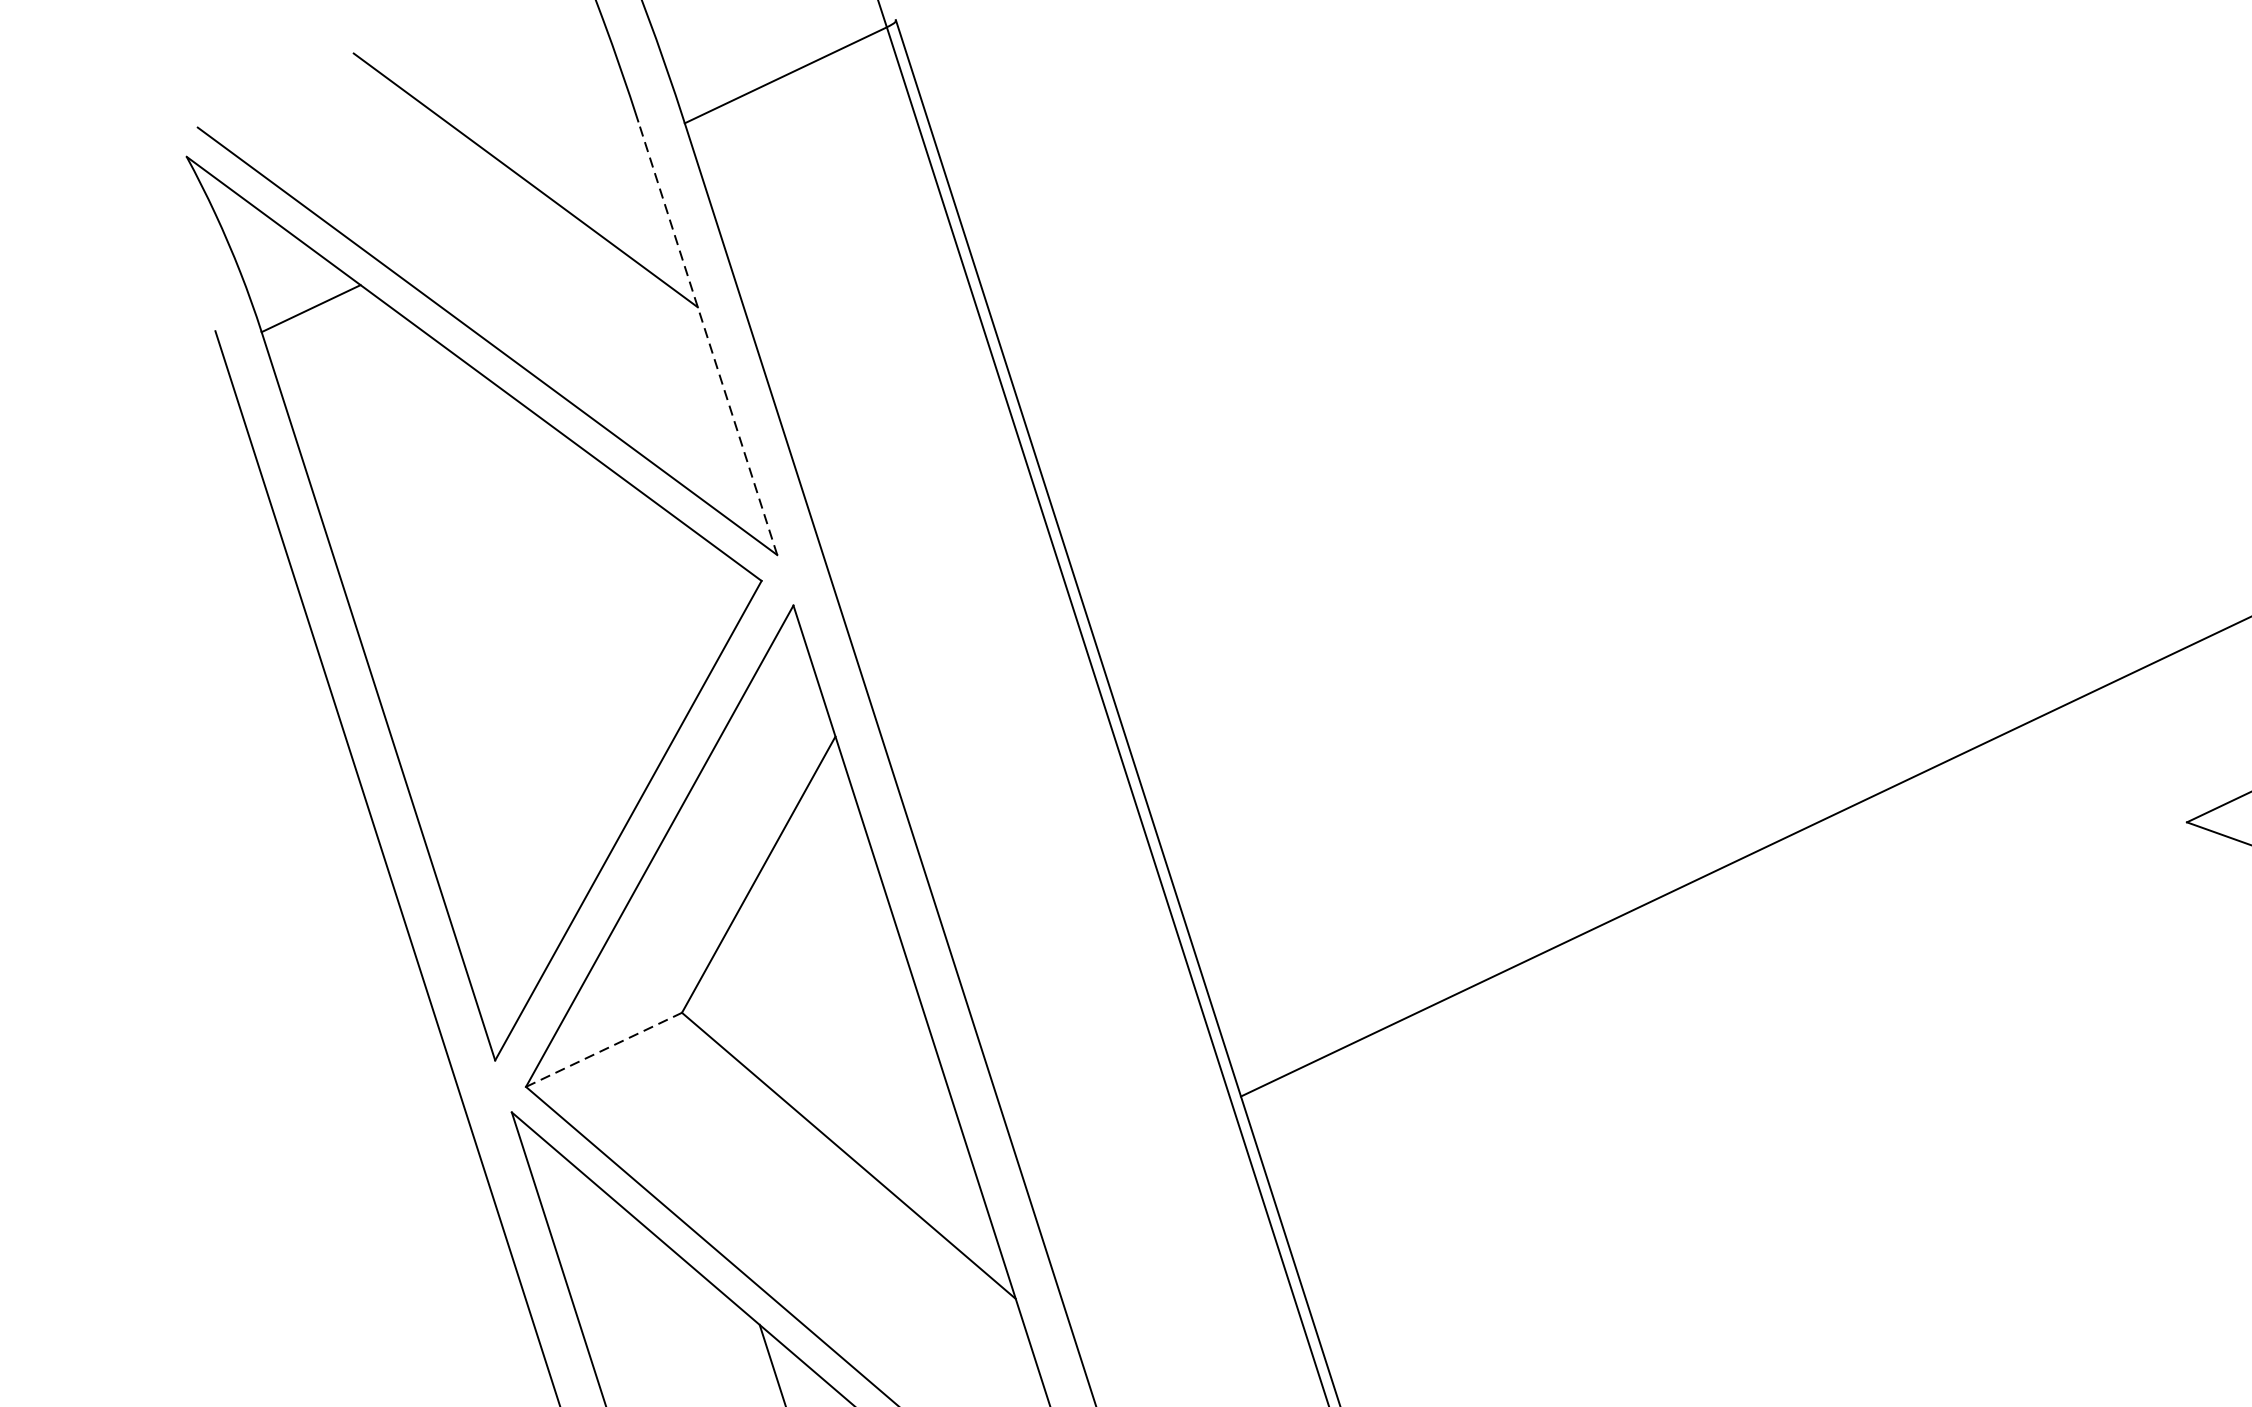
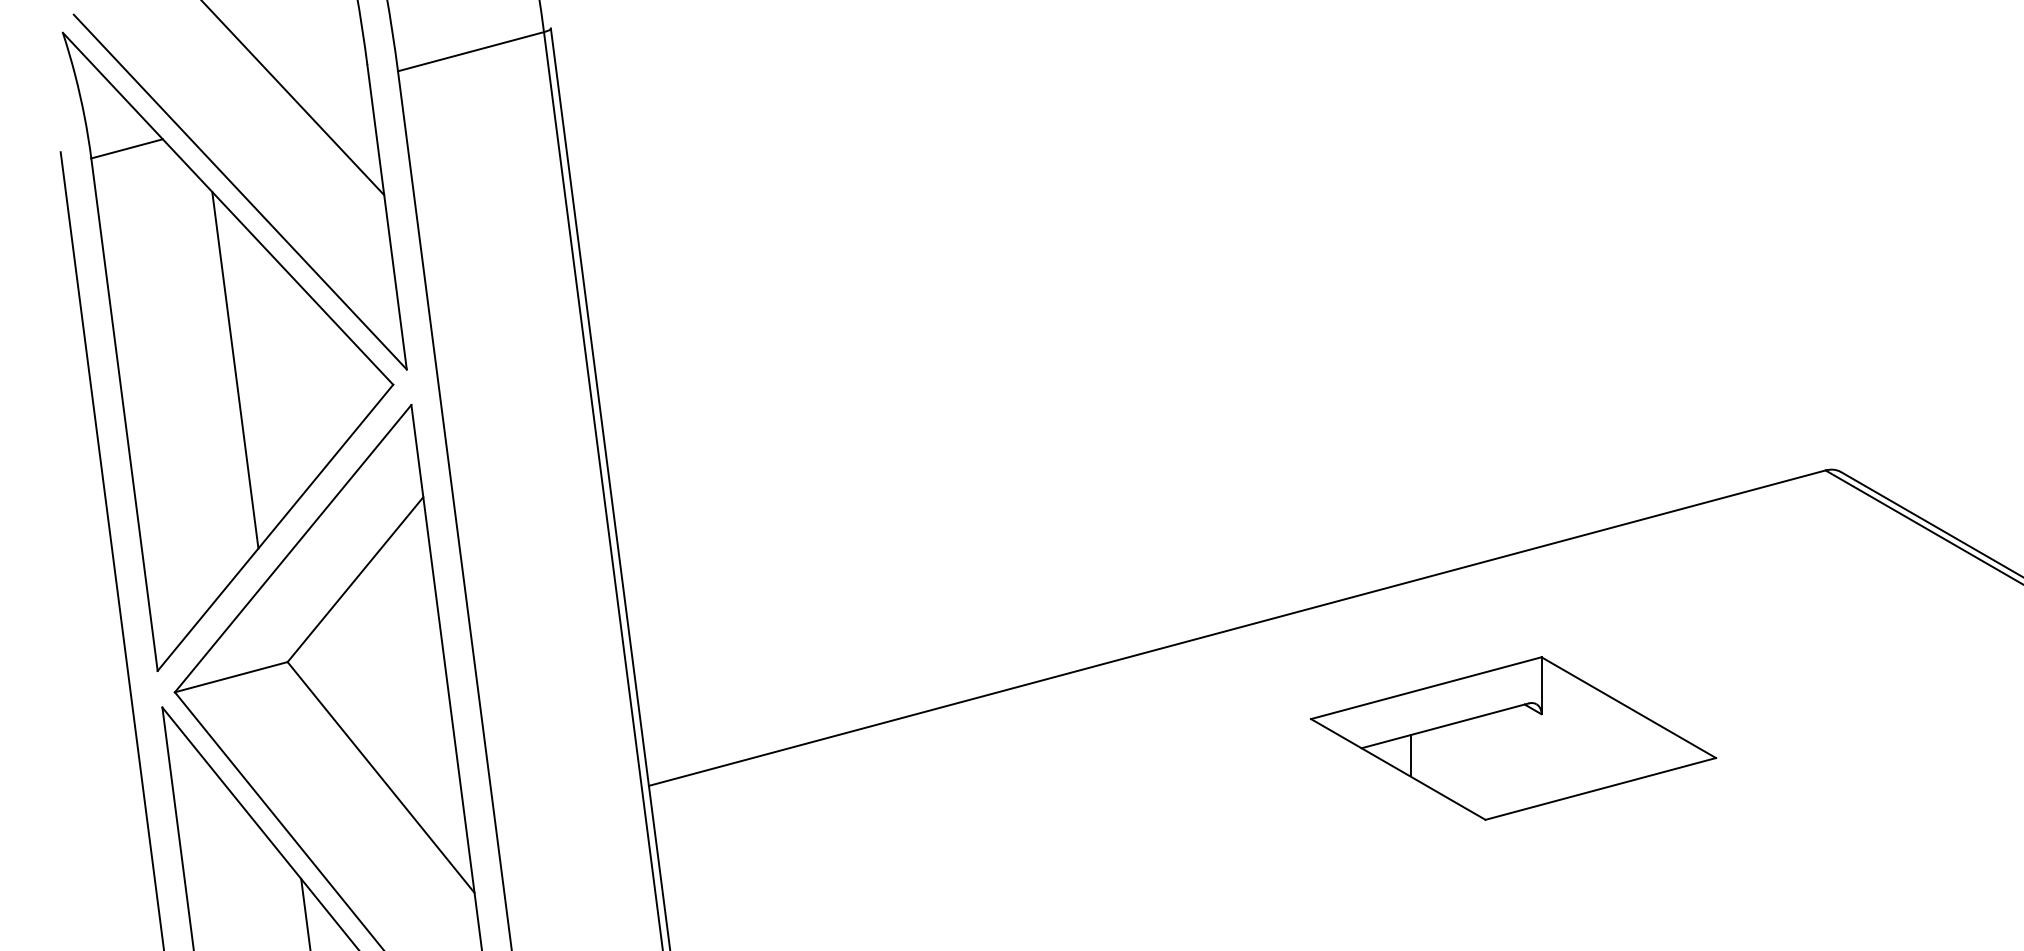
line: (708, 338) -> (387, 217), dashed -> solid
line: (527, 600) -> (235, 369), added
line: (604, 1050) -> (231, 677), dashed -> solid

